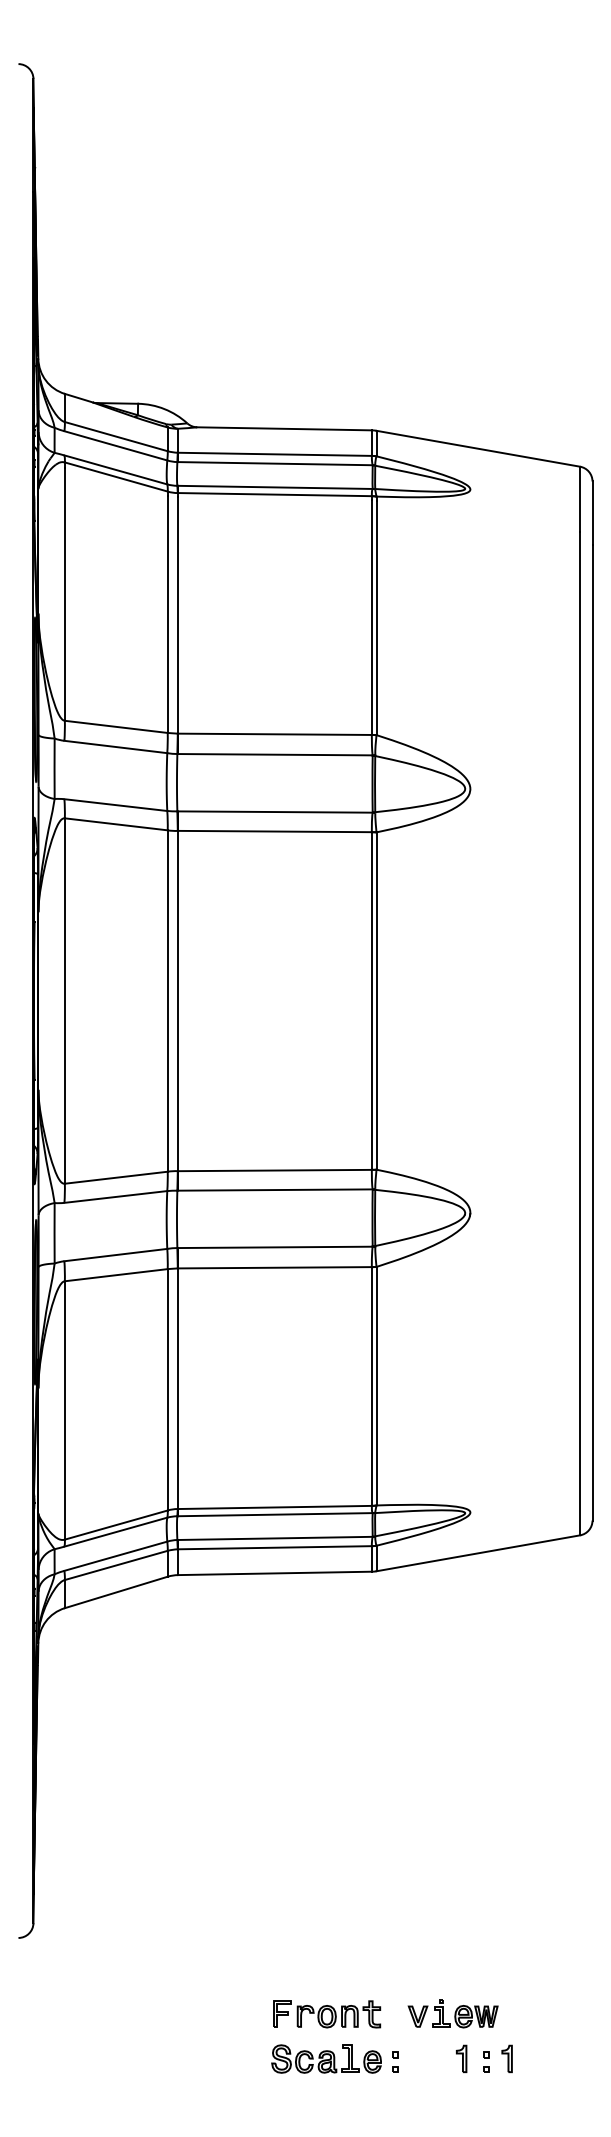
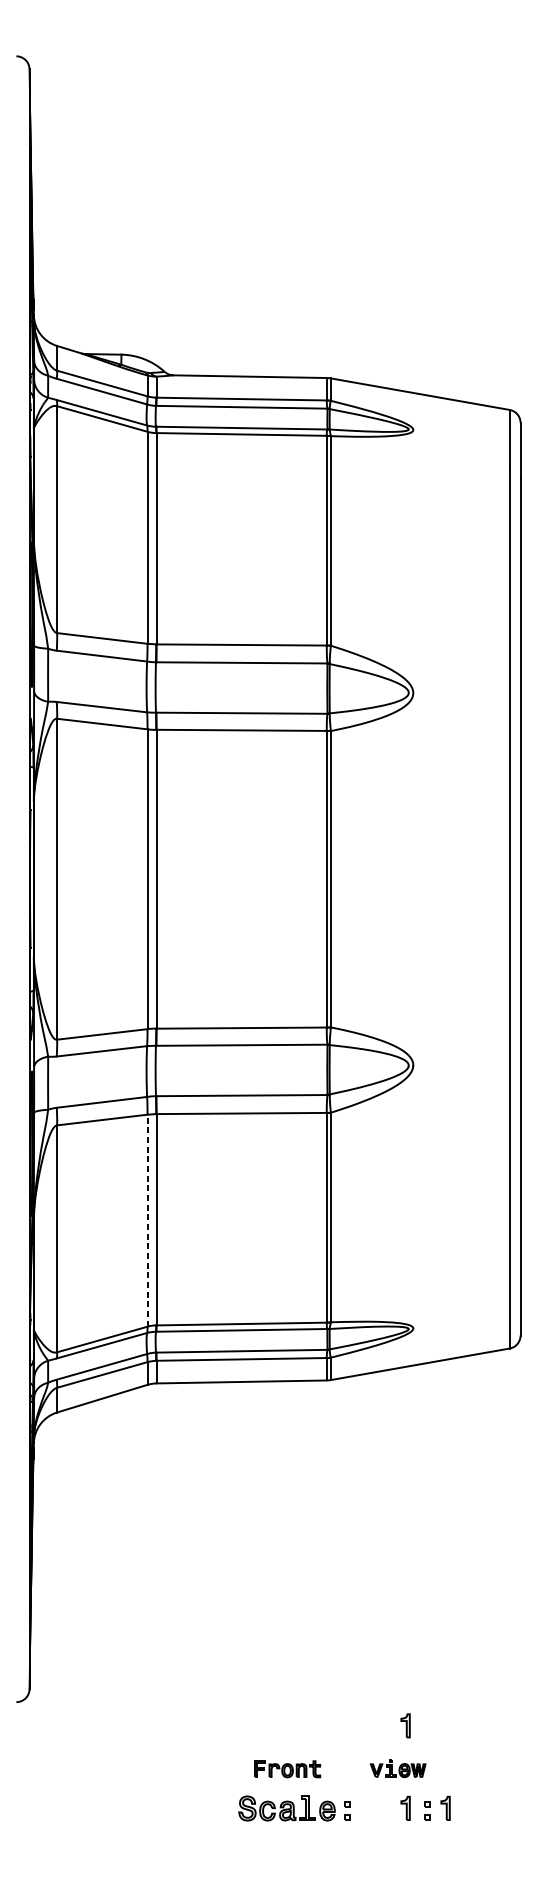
line: (167, 1389) -> (147, 1220), solid -> dashed
part: (461, 1964) -> (405, 1725), added
part: (452, 2013) -> (397, 1768), size x0.7
part: (327, 2014) -> (287, 1769), size x0.7

